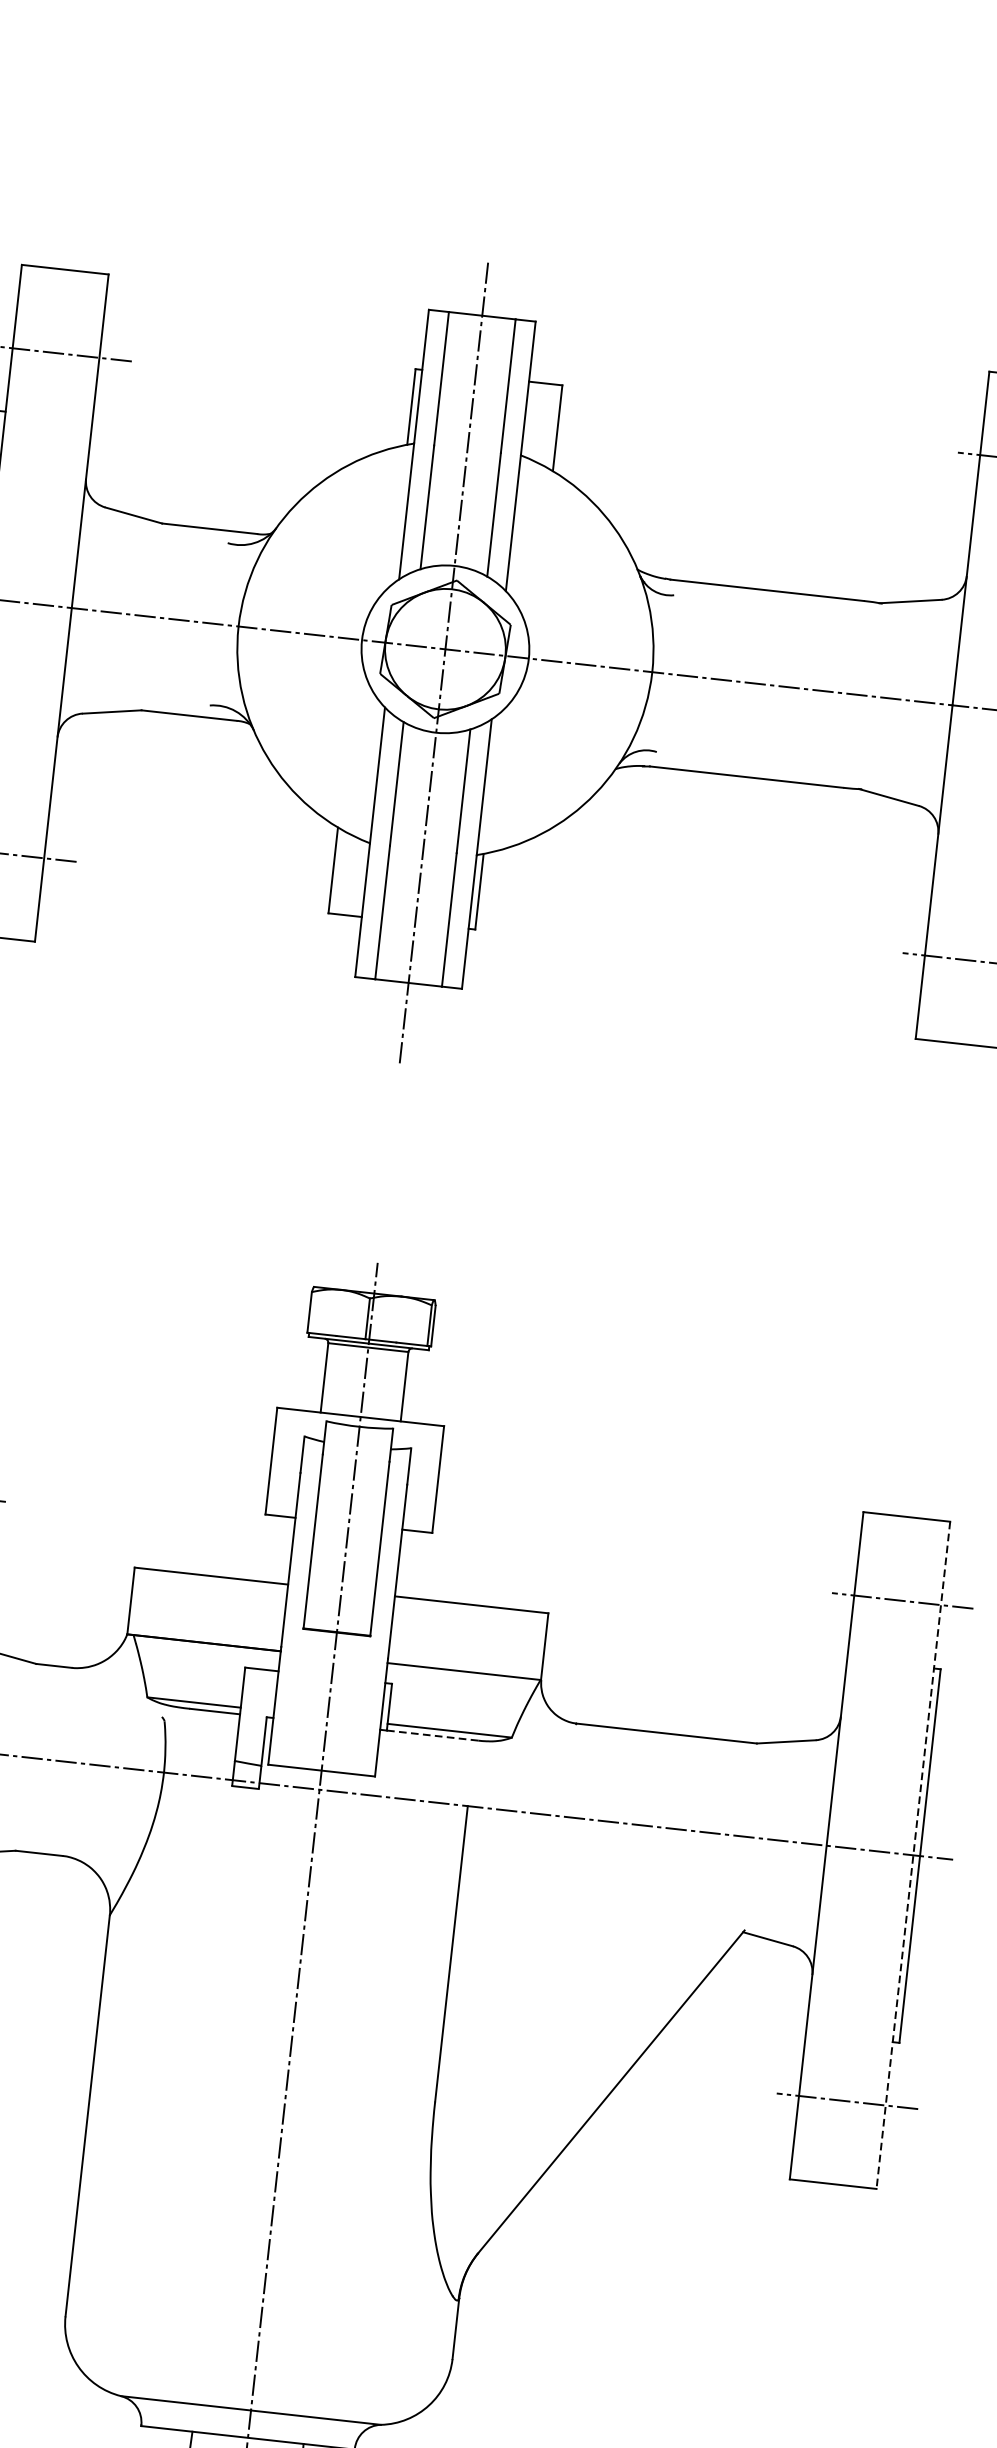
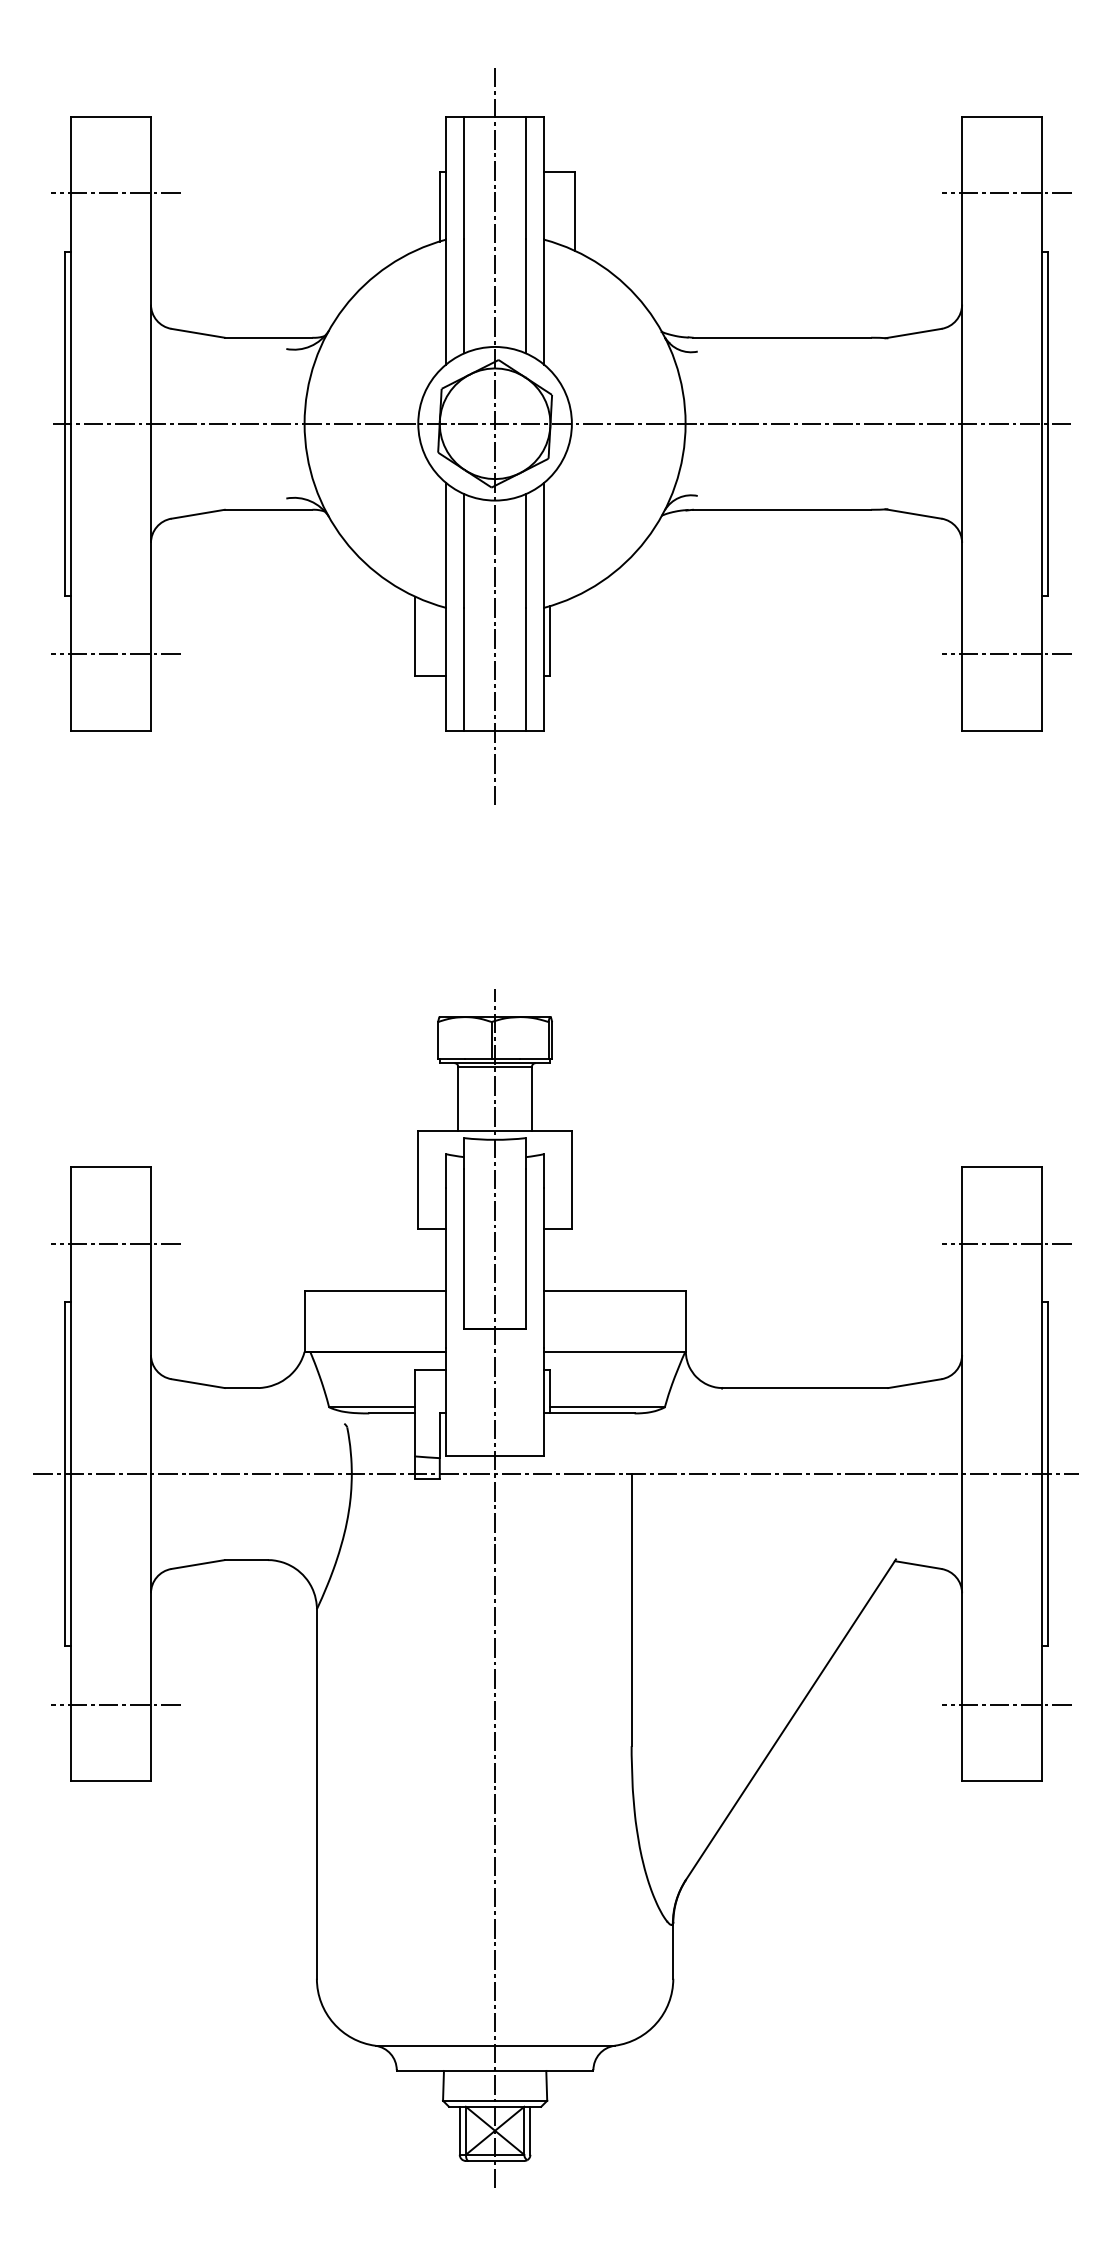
line: (432, 1735) -> (592, 1413), dashed -> solid
line: (913, 1855) -> (1042, 1474), dashed -> solid

